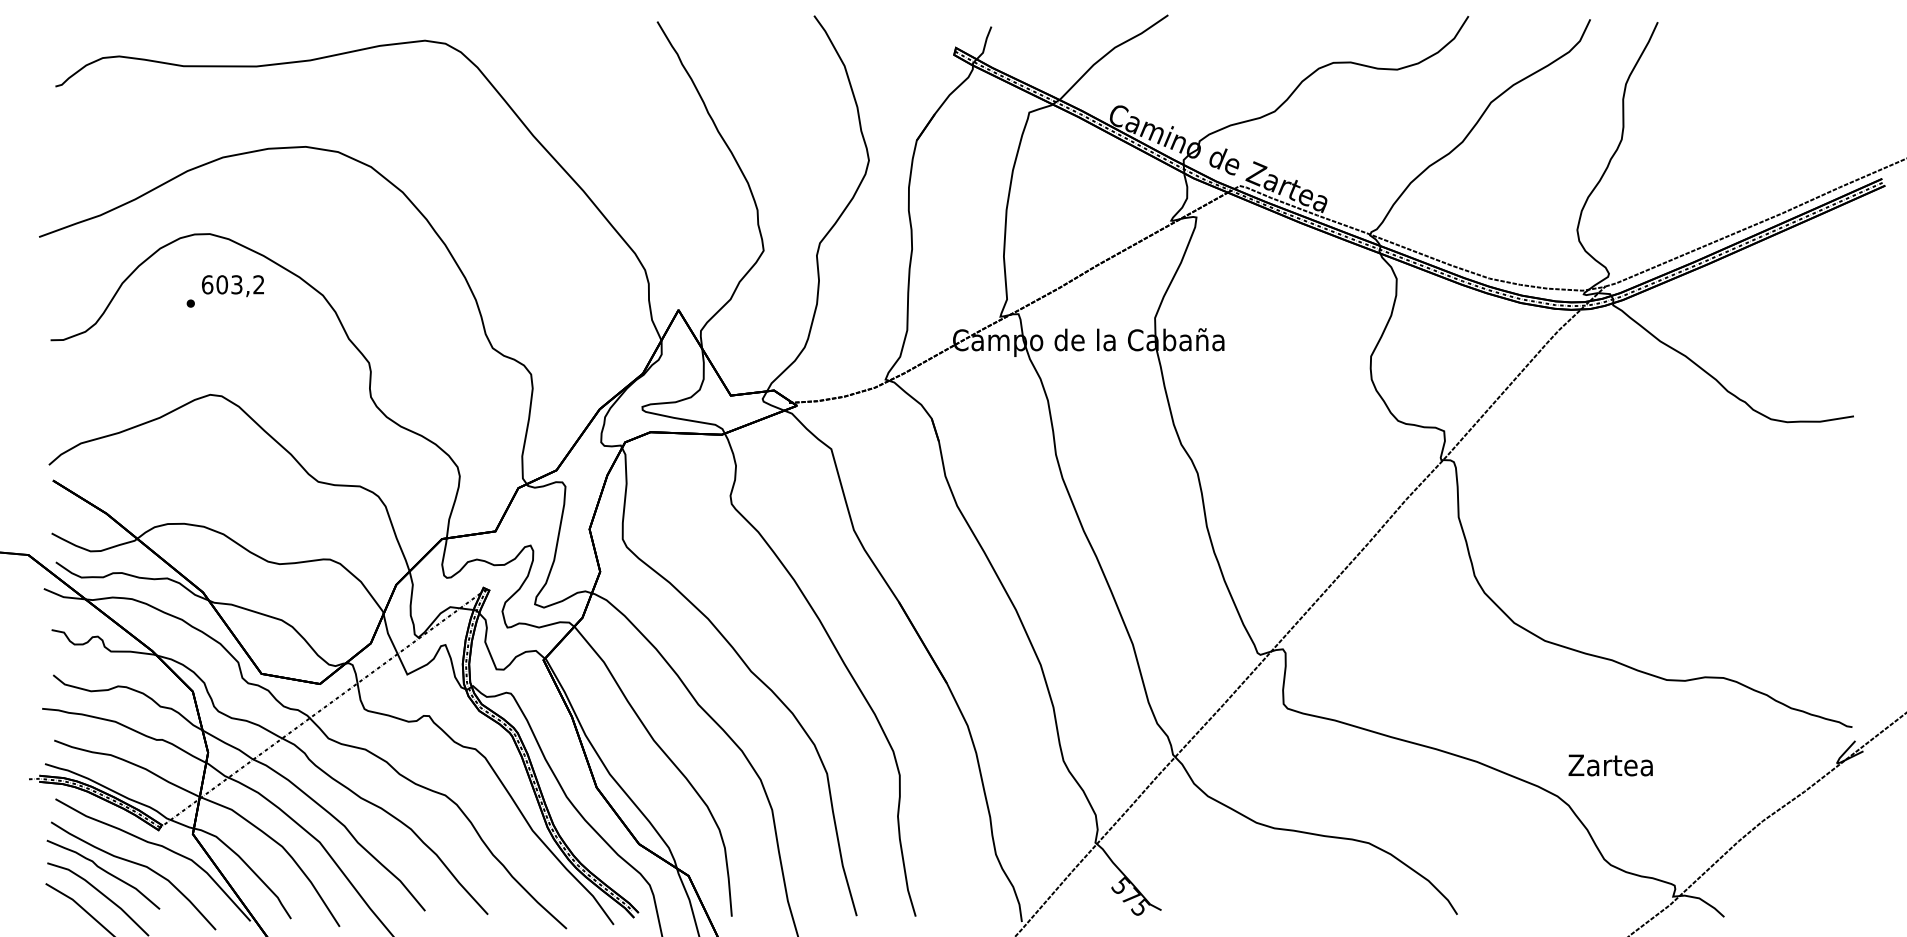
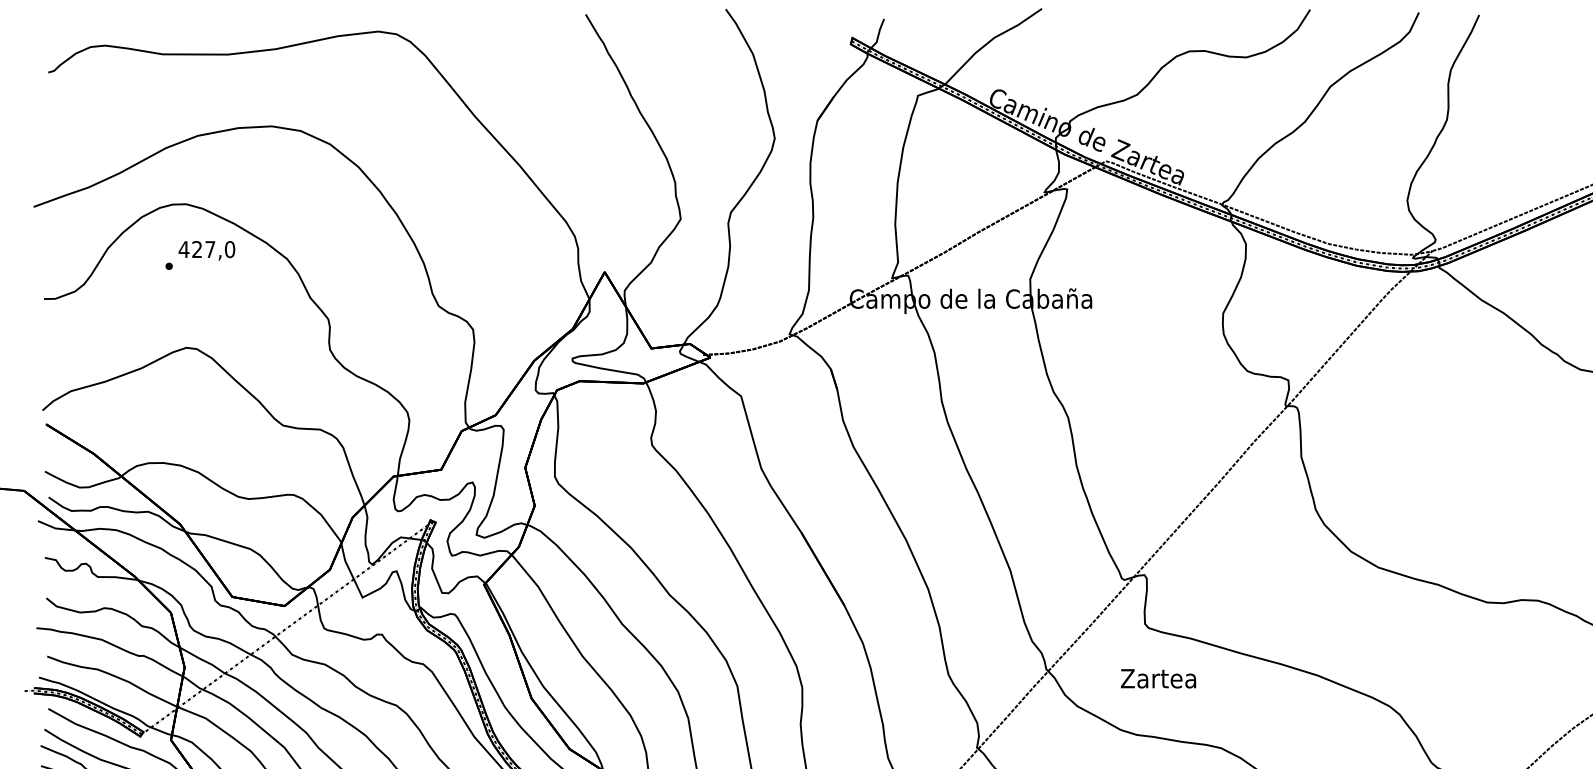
text: (232, 284) -> (206, 249), 603,2 -> 427,0
text: (1610, 765) -> (1158, 678), moved

